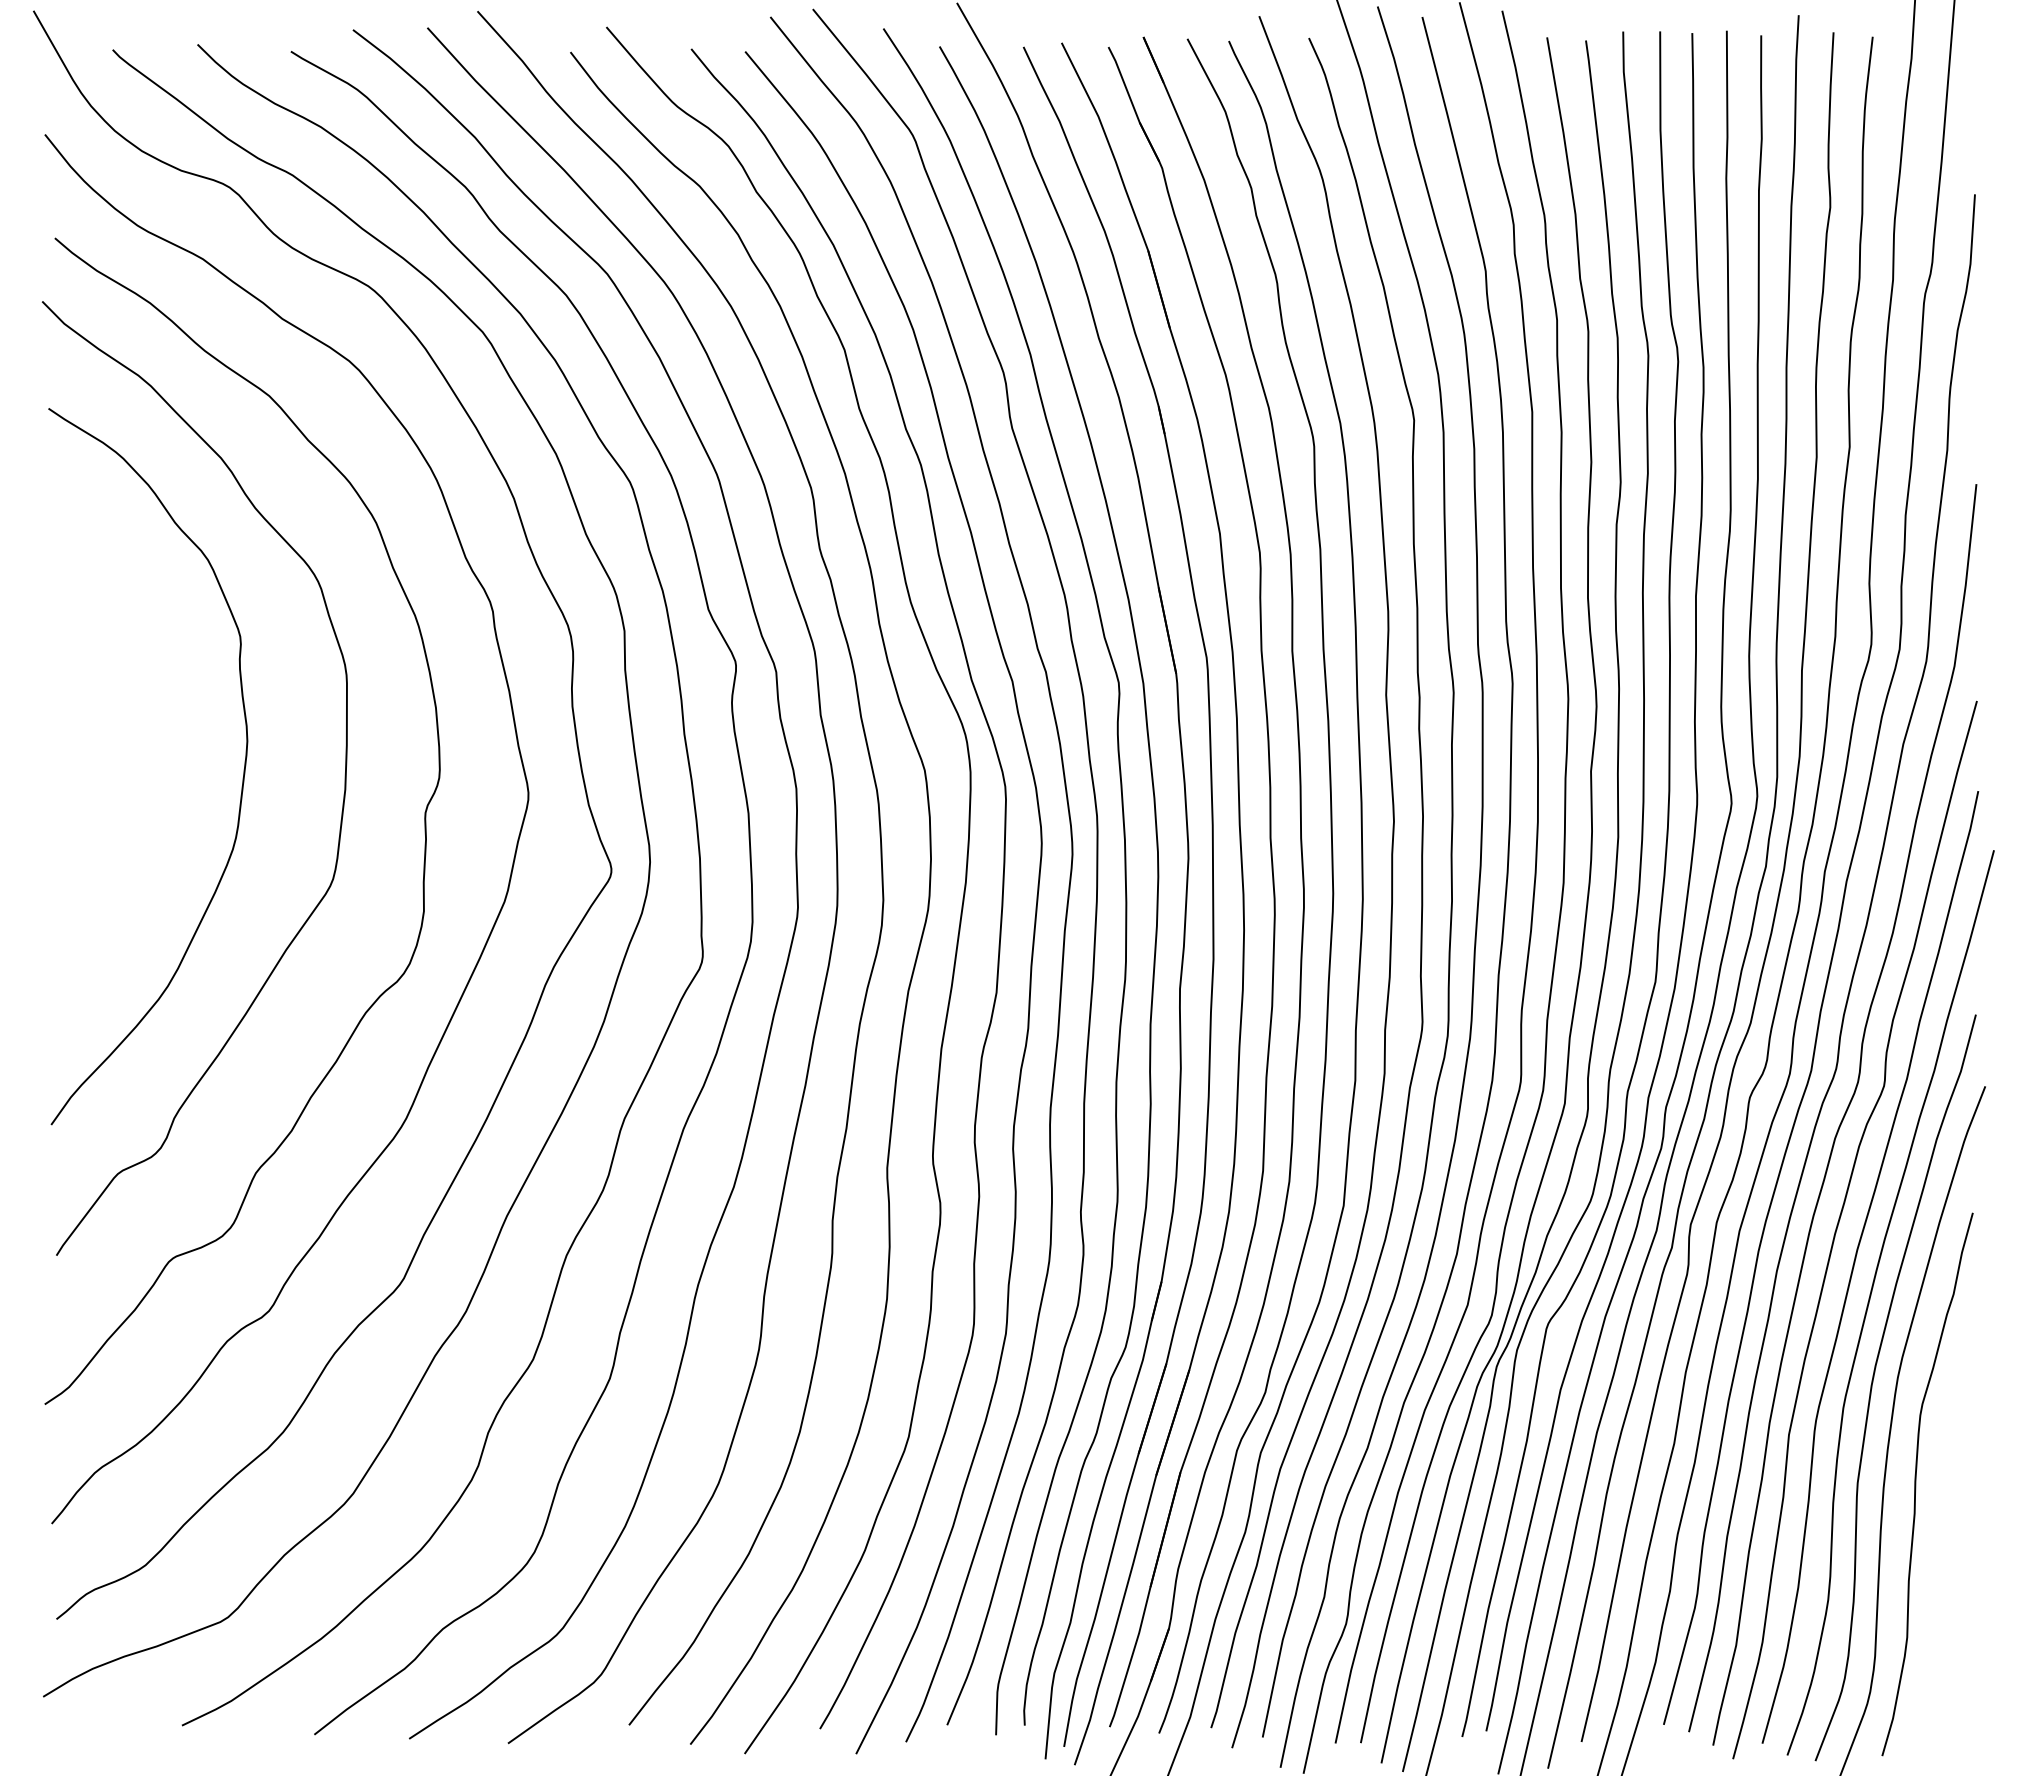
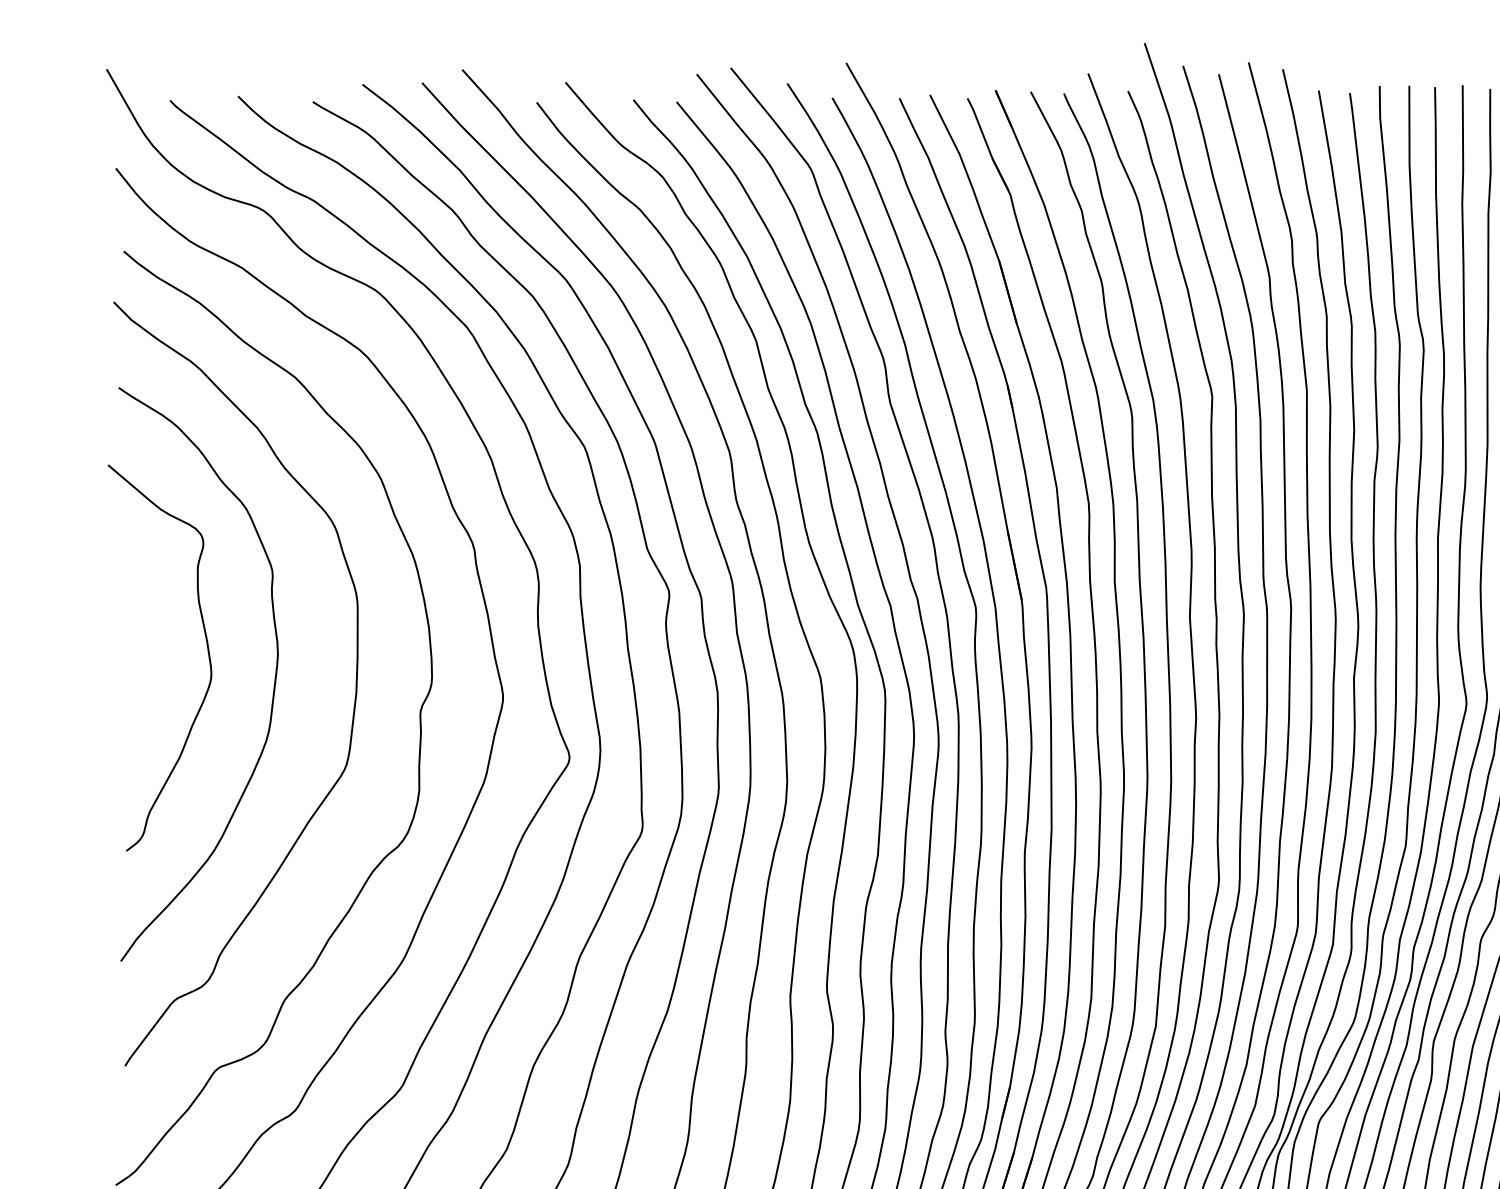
curve: (159, 737) -> (207, 651), added

